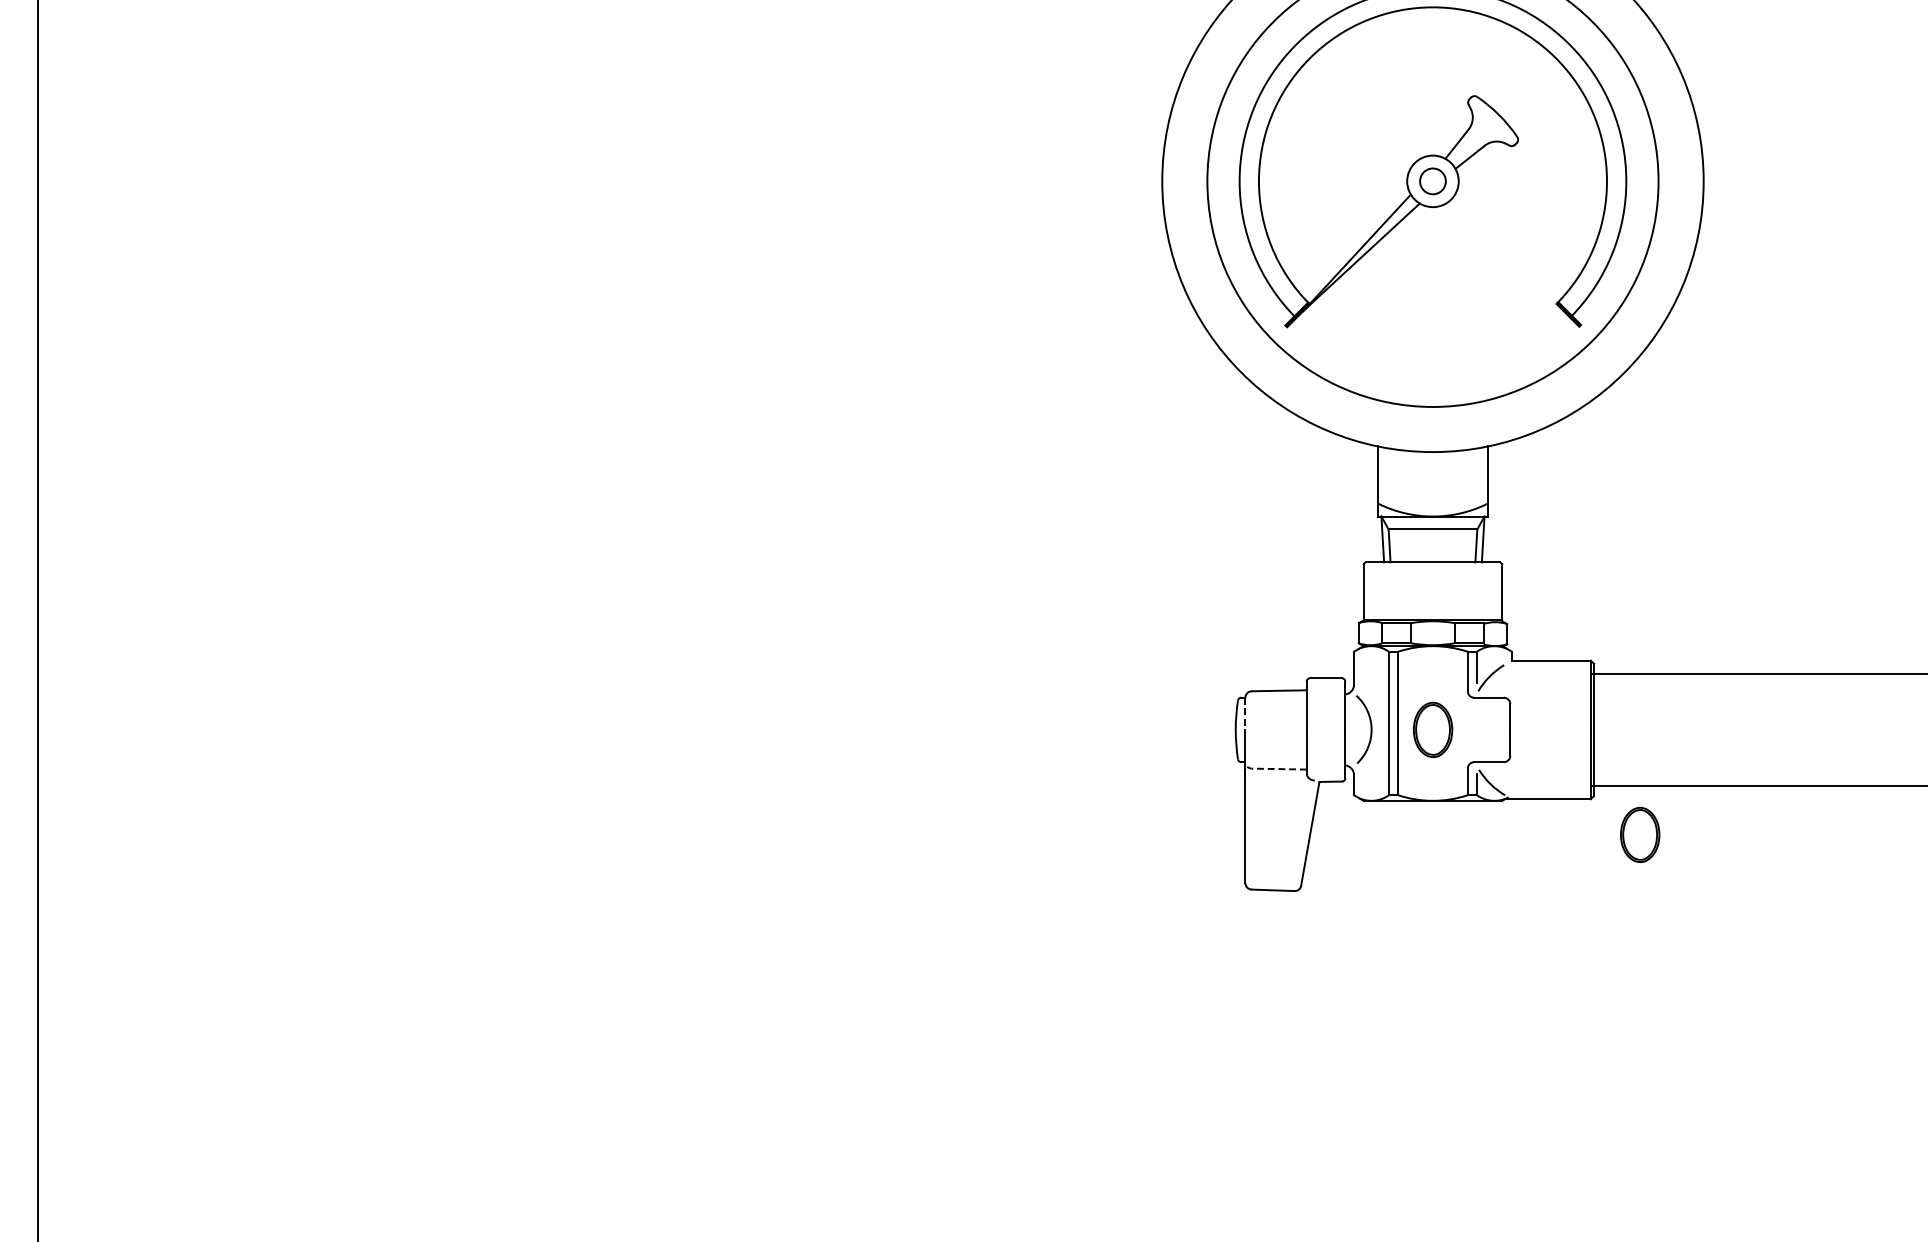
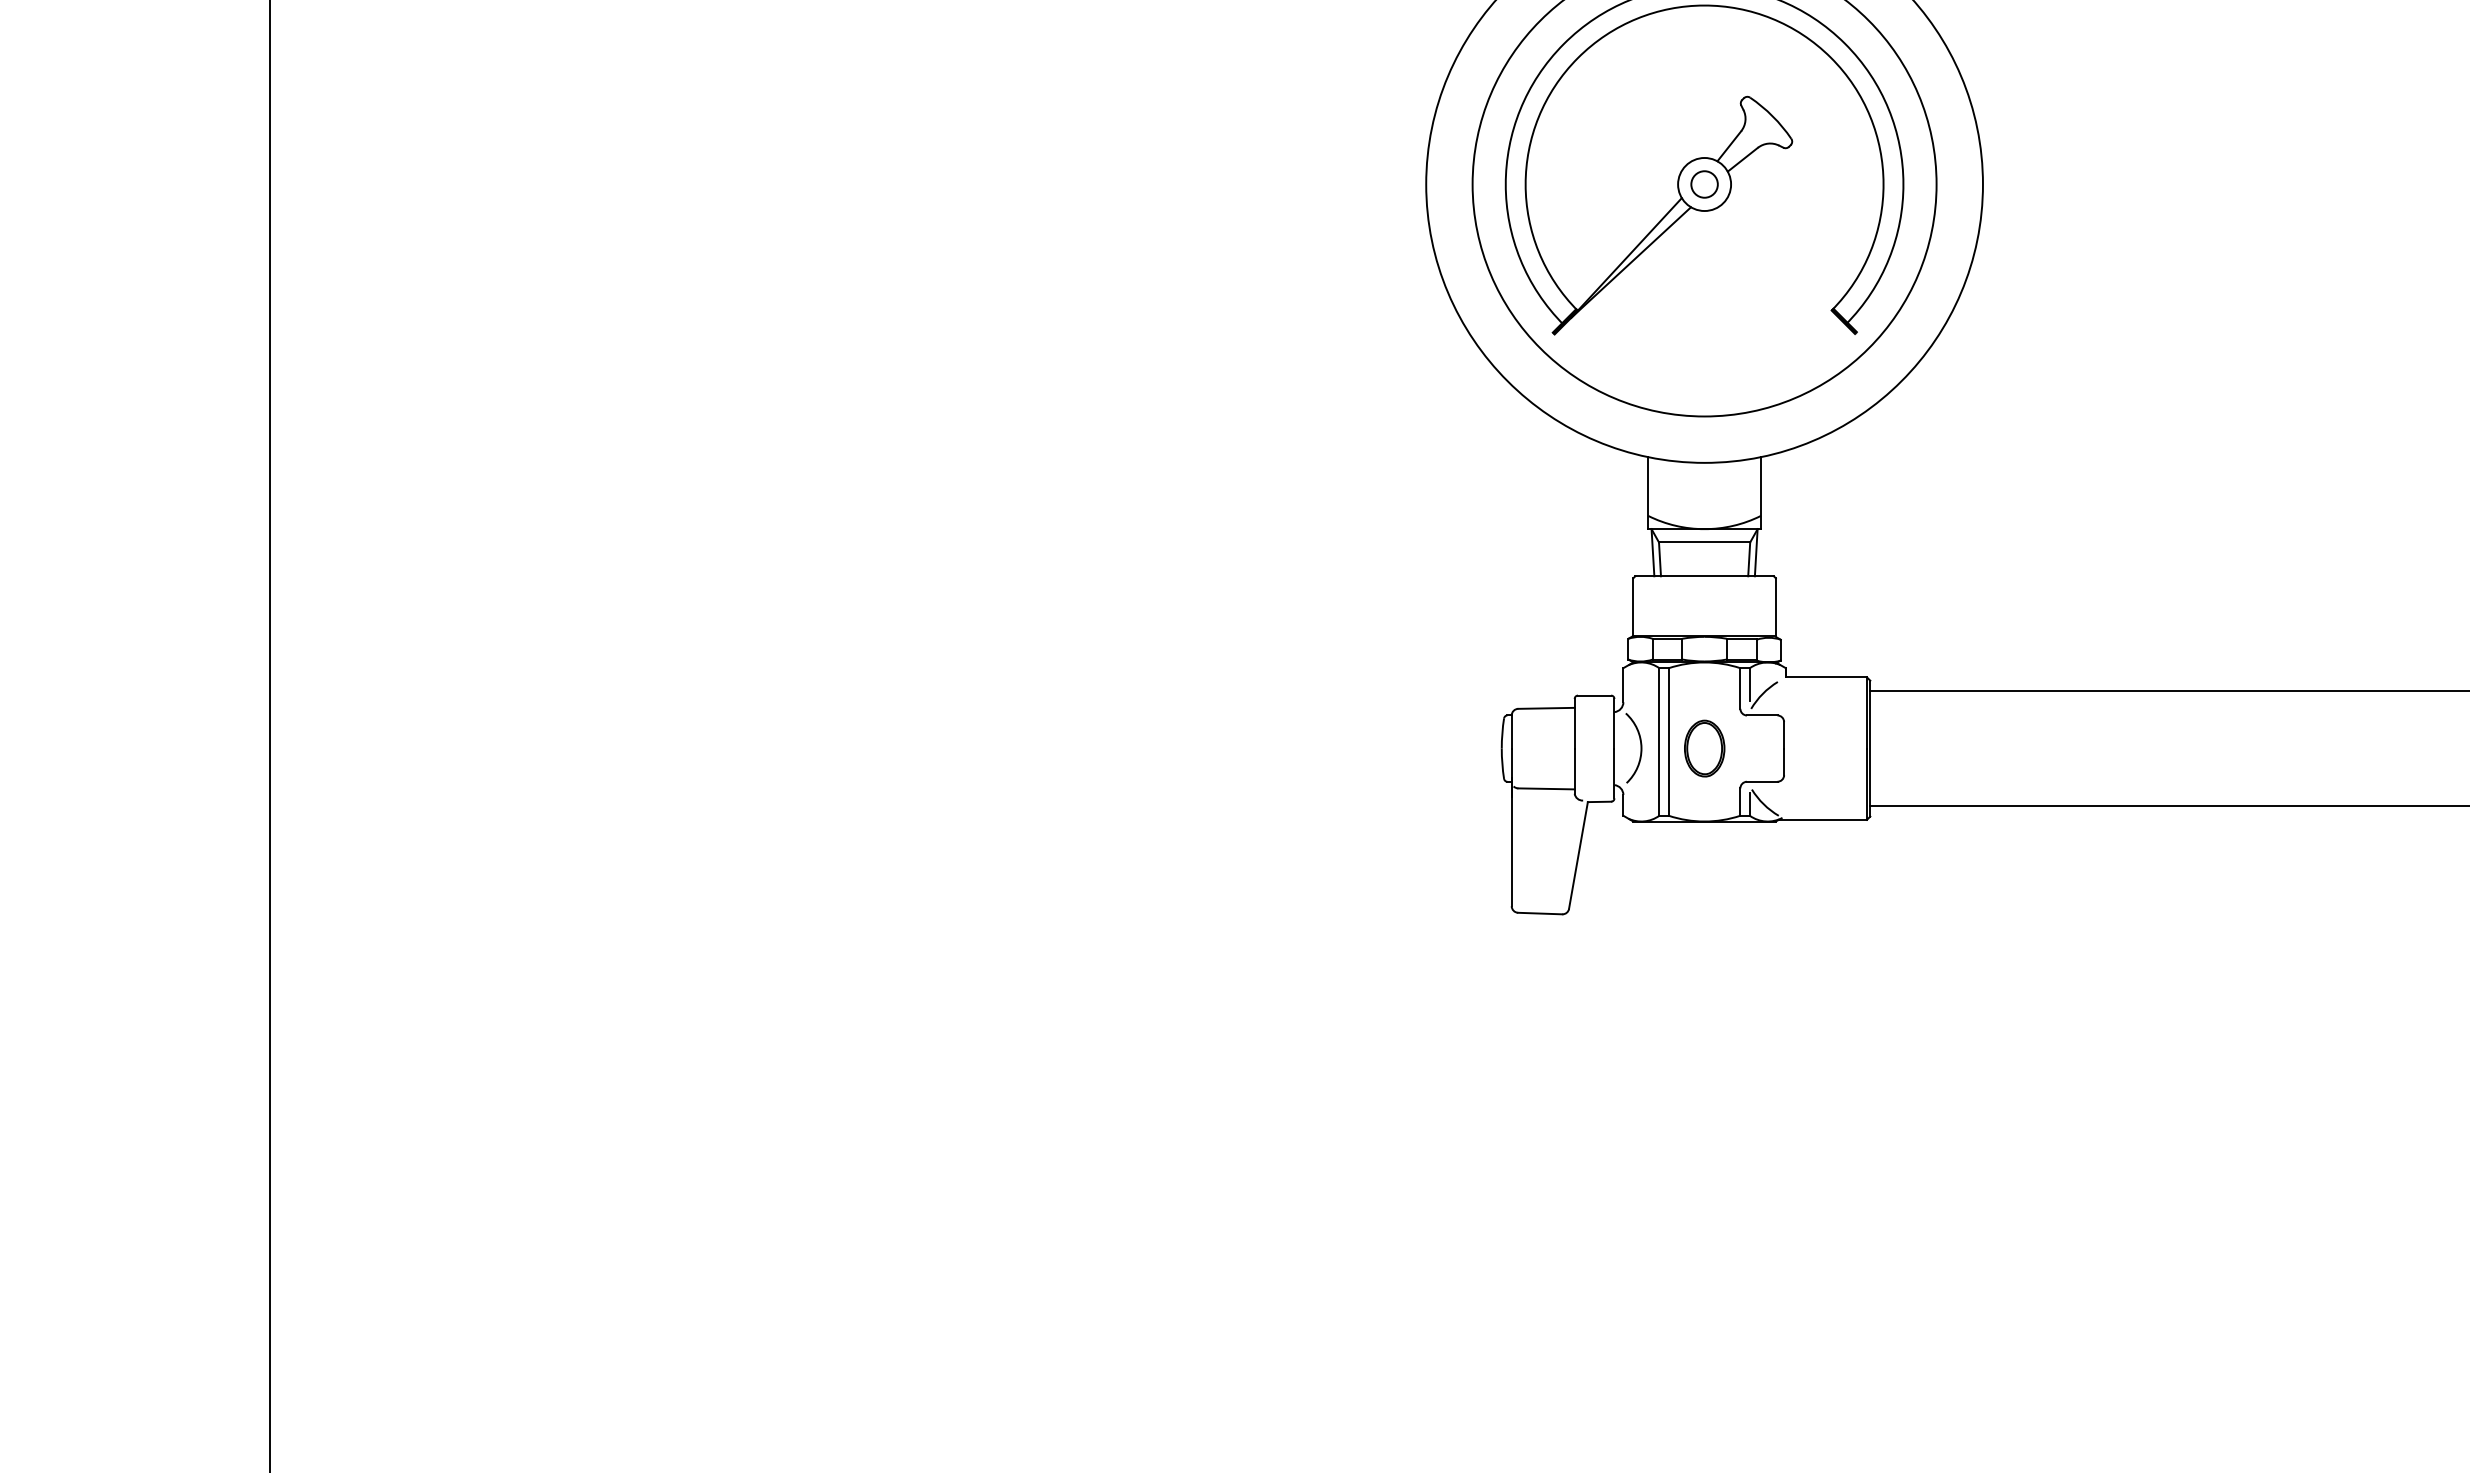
line: (1245, 714) -> (1511, 732), dashed -> solid
line: (1279, 768) -> (1546, 788), dashed -> solid
part: (1640, 834) -> (1917, 856), removed

